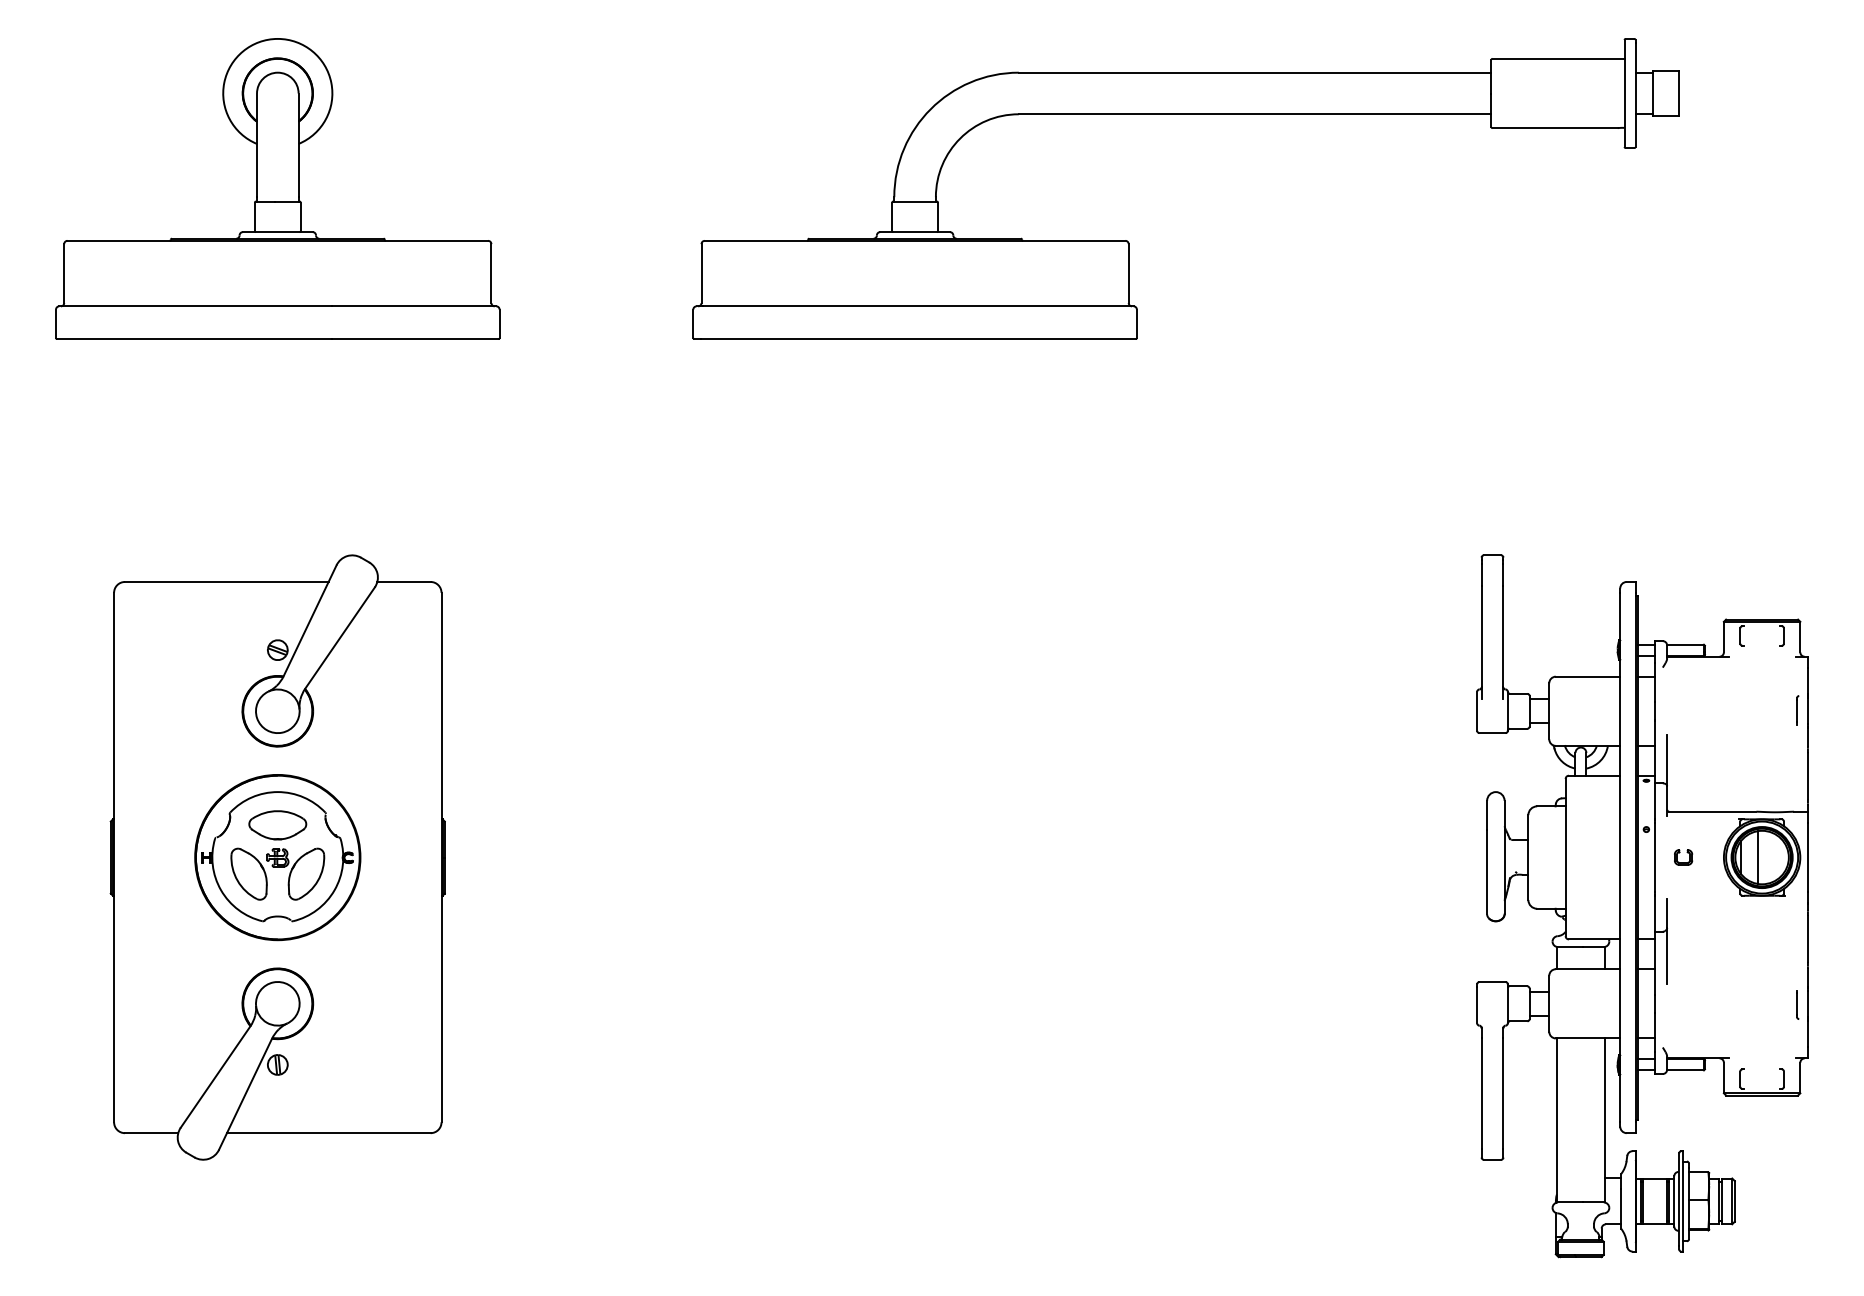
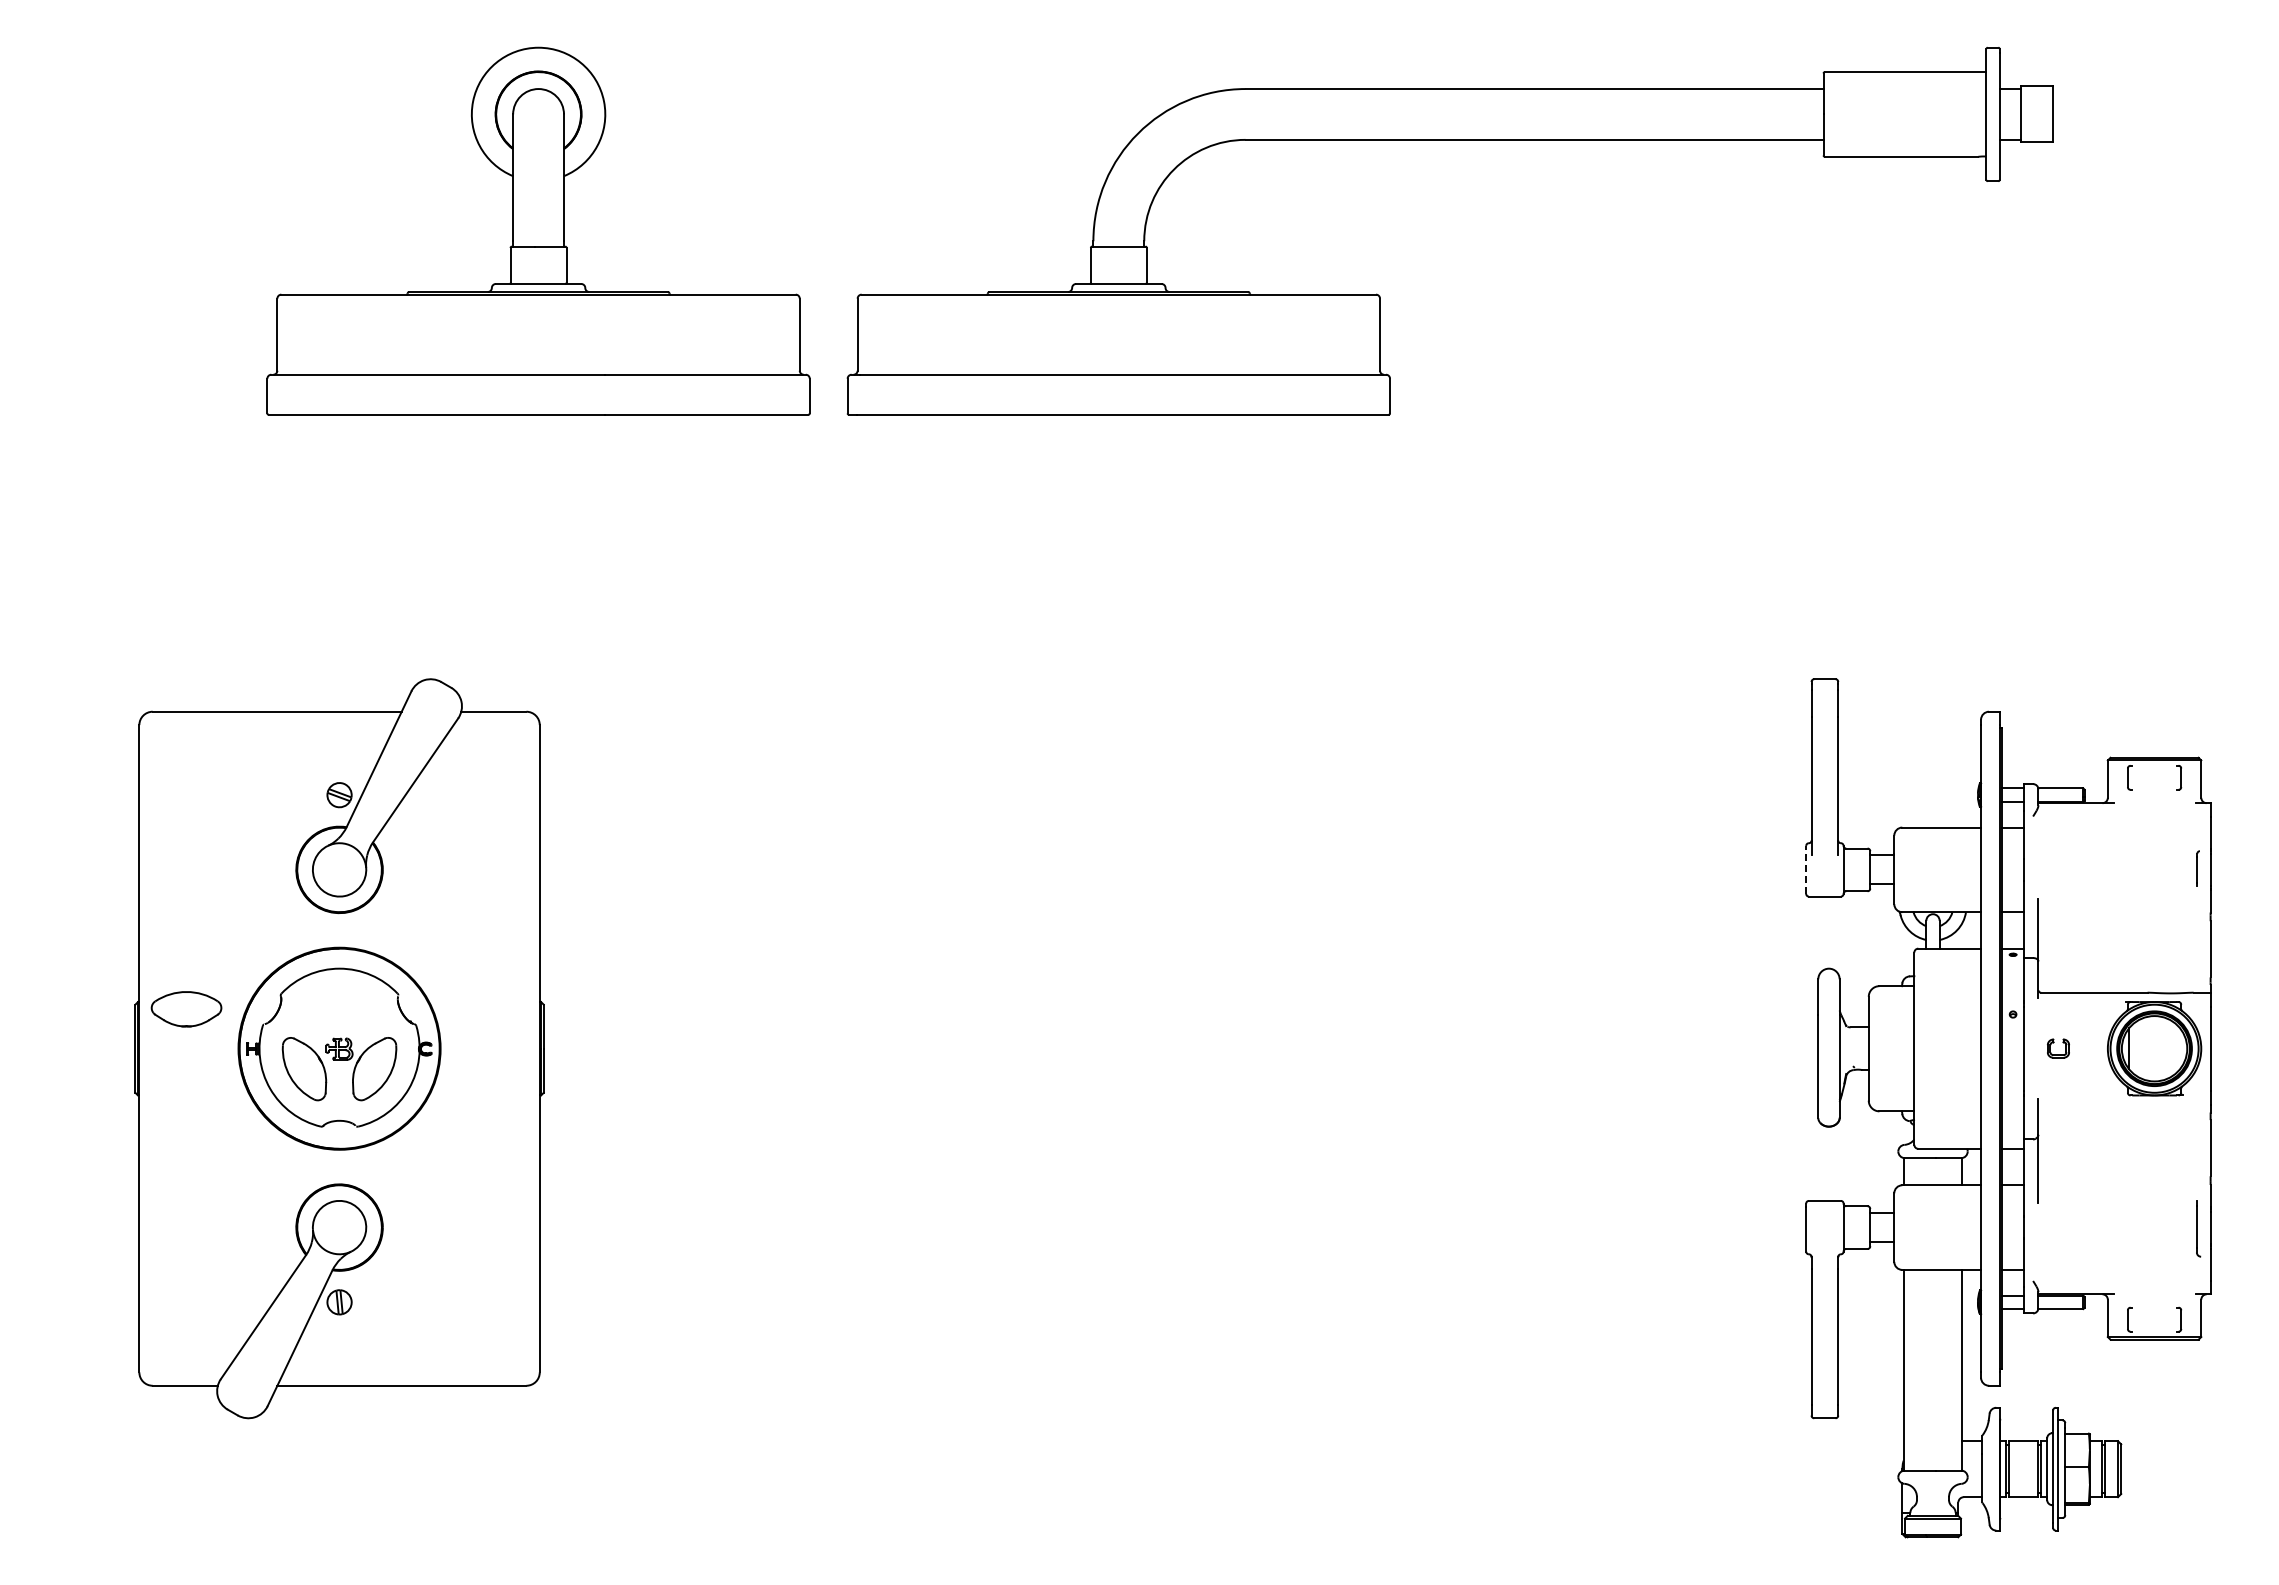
part: (277, 188) -> (538, 230), moved
line: (1477, 710) -> (1806, 869), solid -> dashed
part: (277, 825) -> (186, 1009), moved
line: (1757, 857) -> (2149, 1048), removed
part: (1797, 1004) -> (2197, 1228), size x1.6

